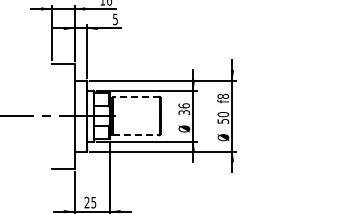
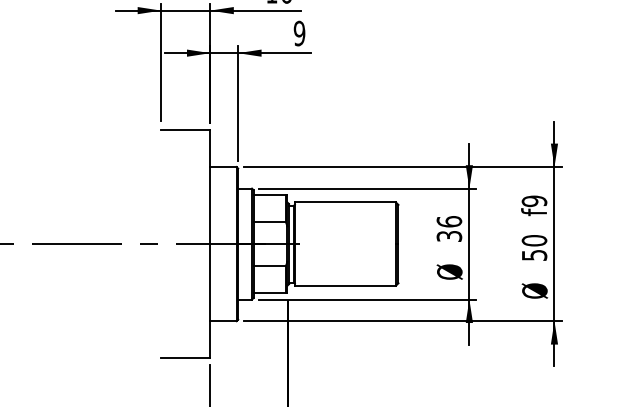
text: (115, 18) -> (299, 31), 5 -> 9
text: (223, 96) -> (534, 201), f8 -> f9
line: (136, 97) -> (345, 203), dashed -> solid
line: (137, 135) -> (347, 286), dashed -> solid

